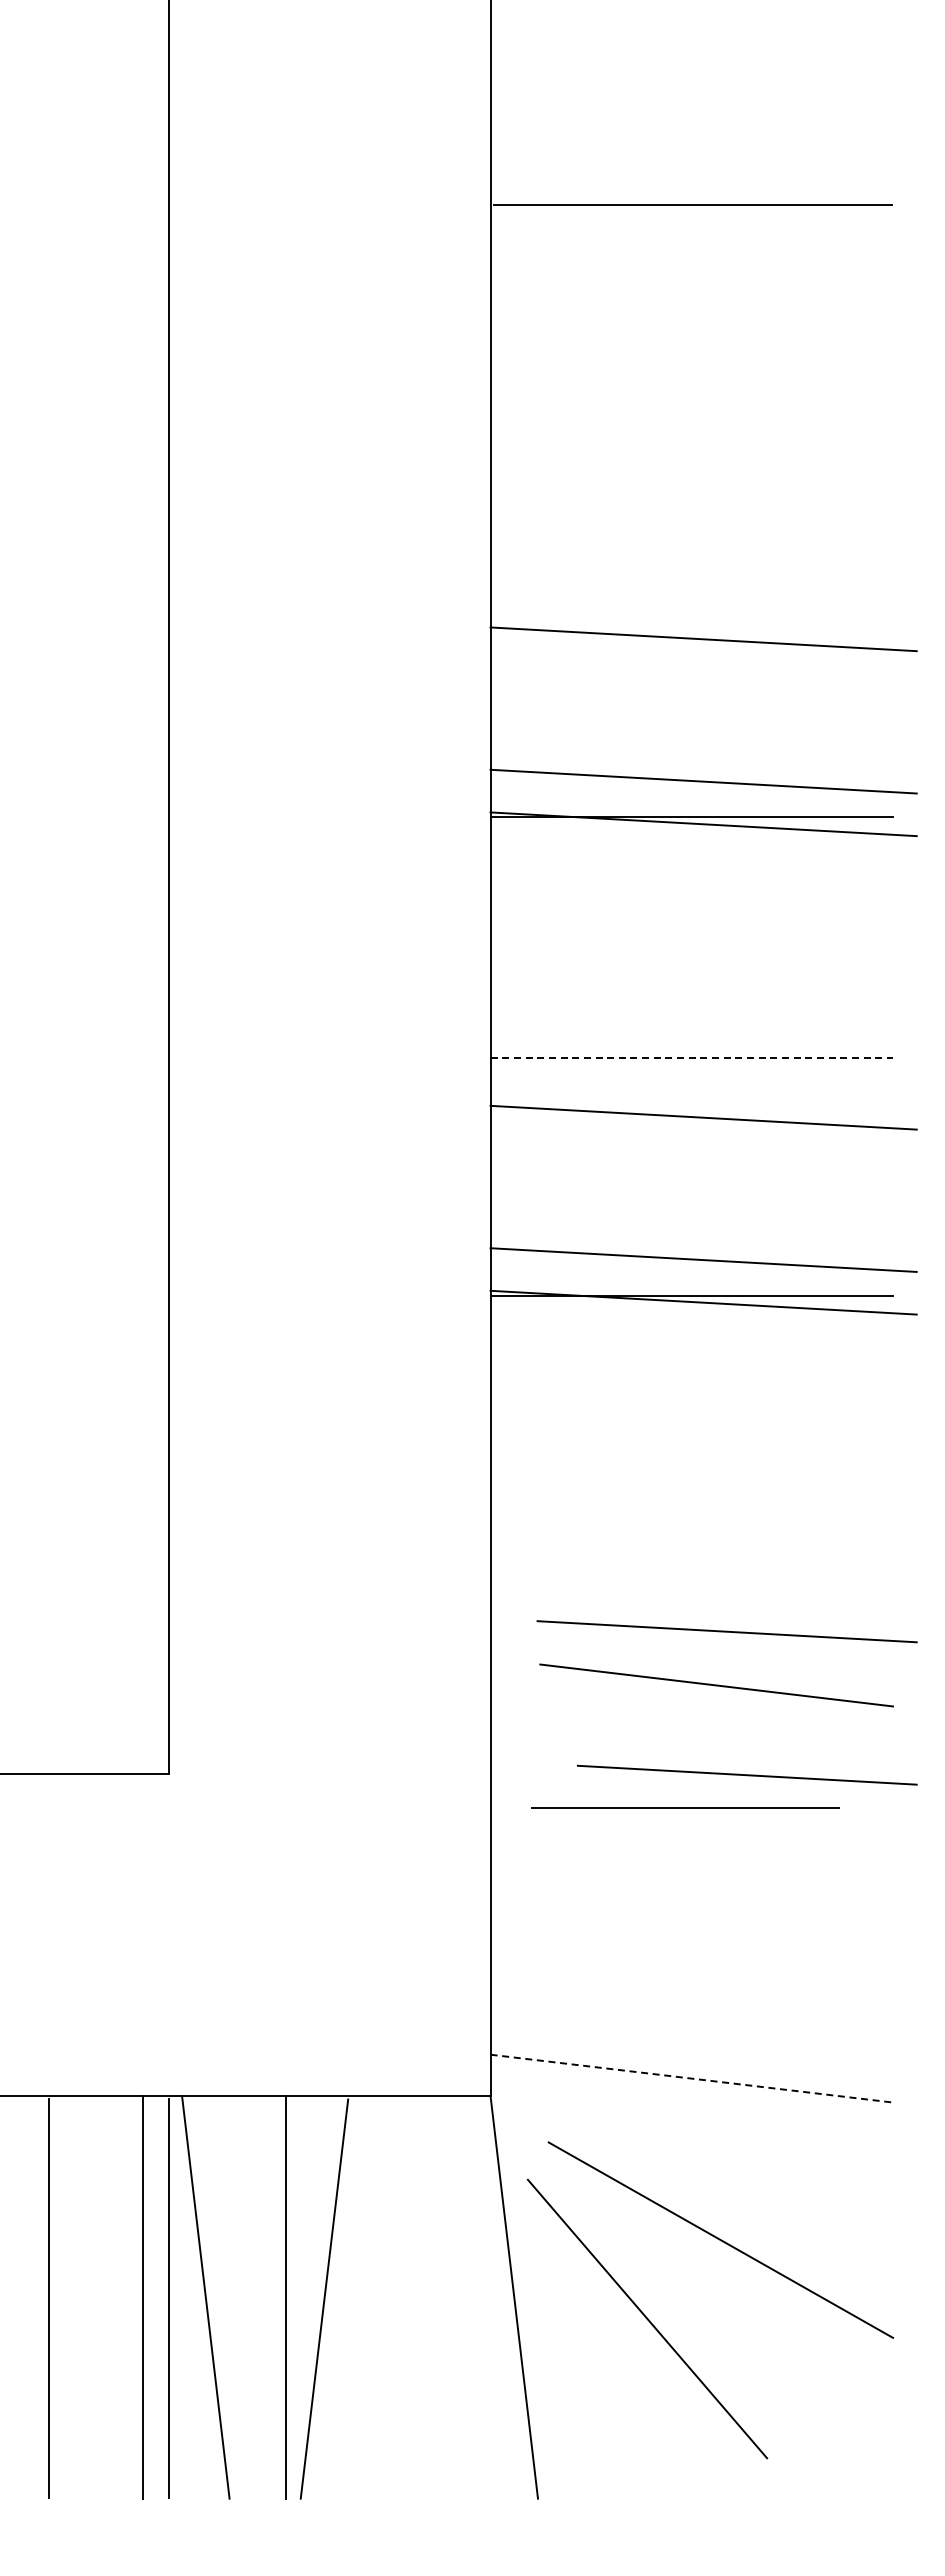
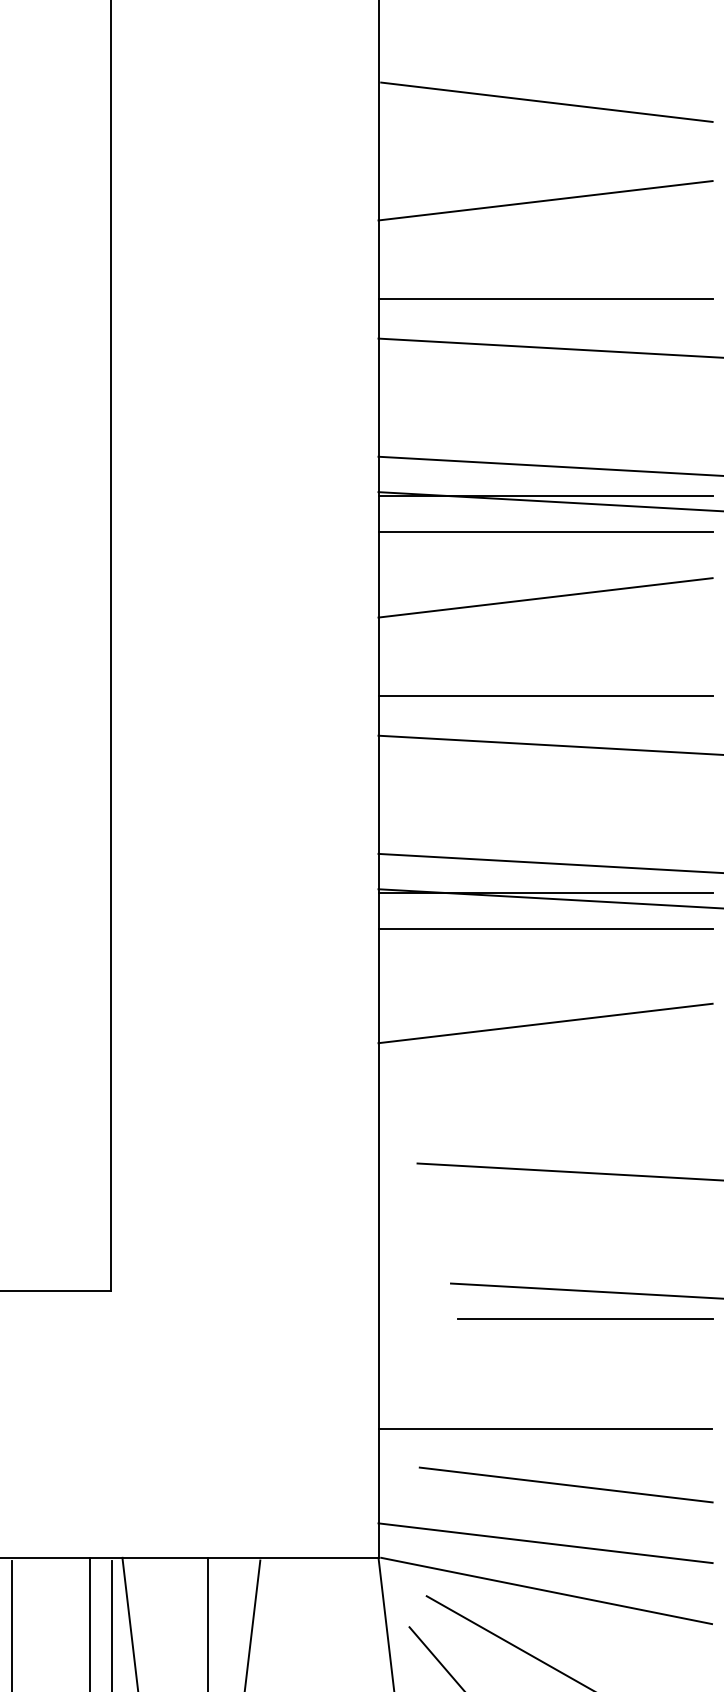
line: (693, 342) -> (546, 102), added
line: (691, 461) -> (545, 200), added
line: (691, 579) -> (545, 298), added
line: (691, 859) -> (545, 531), added
line: (691, 939) -> (545, 597), added
line: (692, 1058) -> (546, 696), dashed -> solid
line: (691, 1338) -> (545, 928), added
line: (691, 1452) -> (545, 1023), added
line: (716, 1685) -> (566, 1485), moved
line: (685, 1807) -> (585, 1318), moved
line: (691, 1940) -> (545, 1428), added
line: (691, 2078) -> (545, 1543), dashed -> solid
line: (692, 2136) -> (546, 1591), added

